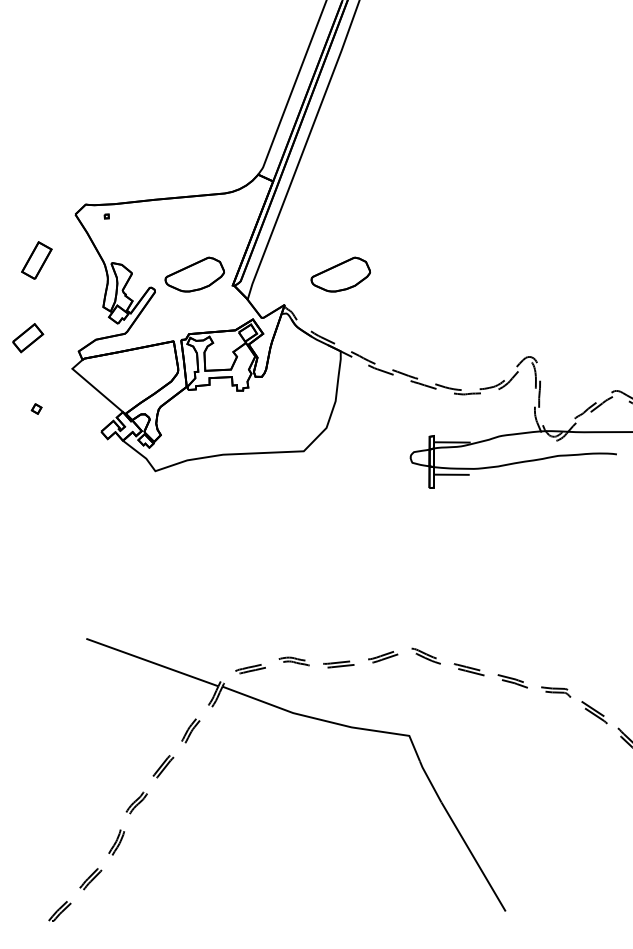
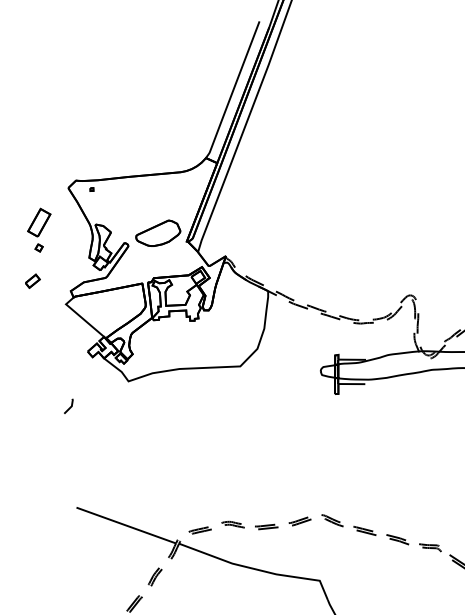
part: (340, 274) -> (267, 233), removed
part: (28, 338) -> (32, 281), size x0.62
part: (36, 408) -> (38, 247), moved
line: (77, 505) -> (69, 407), added

